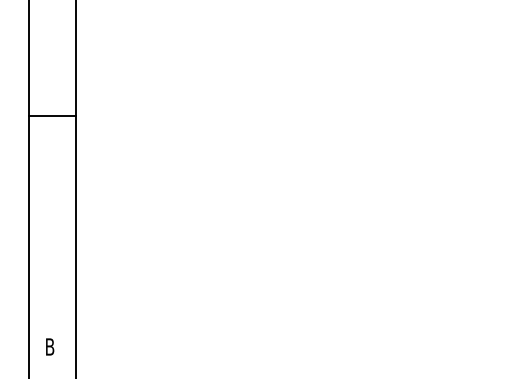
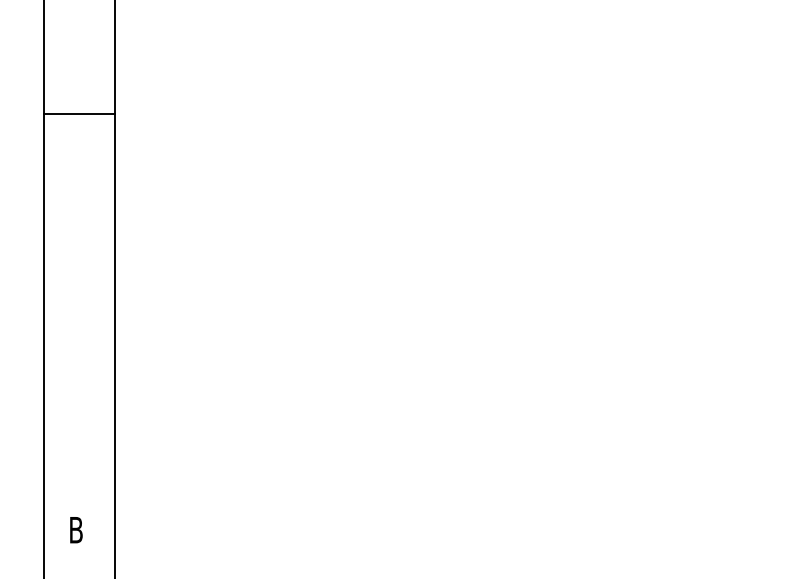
line: (51, 115) -> (78, 113), moved

